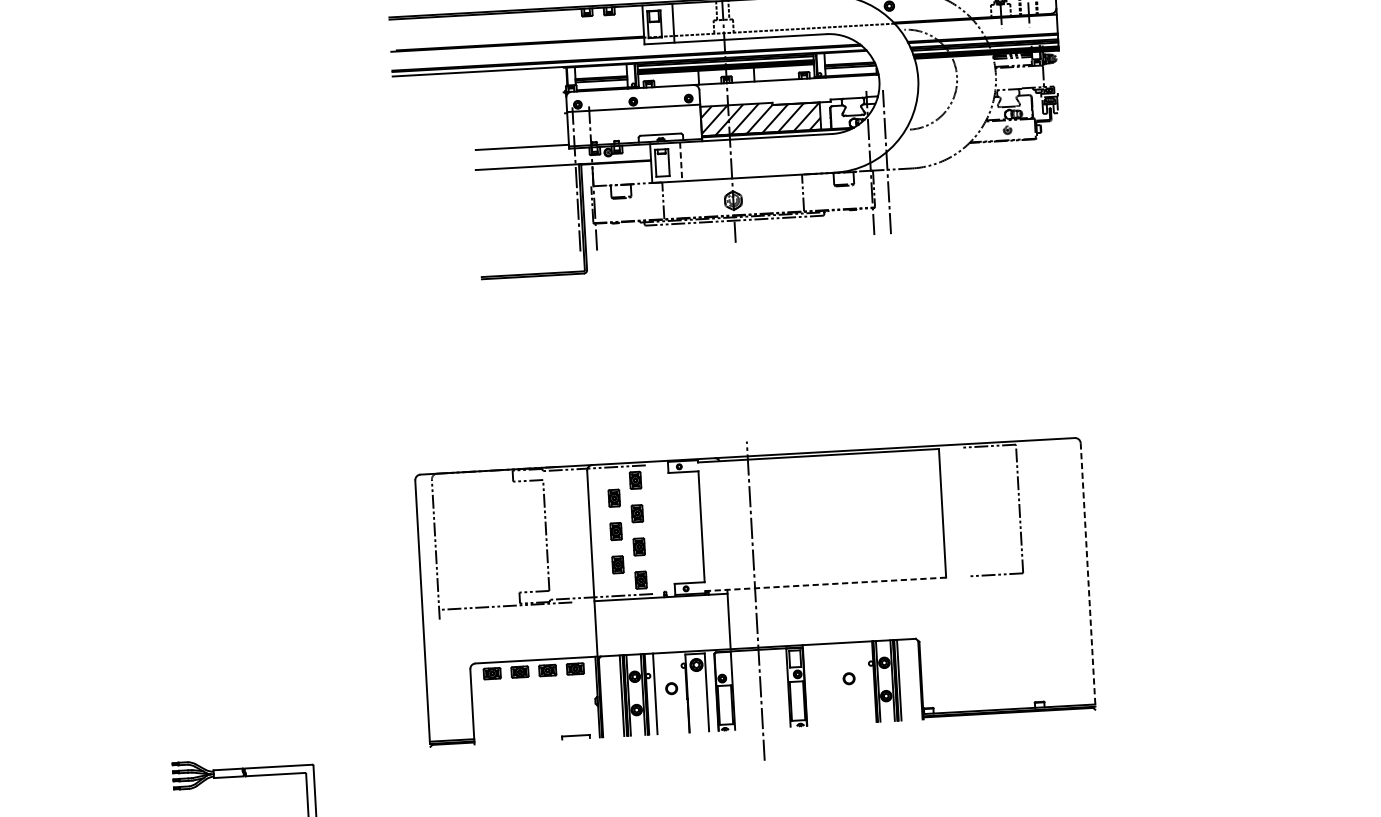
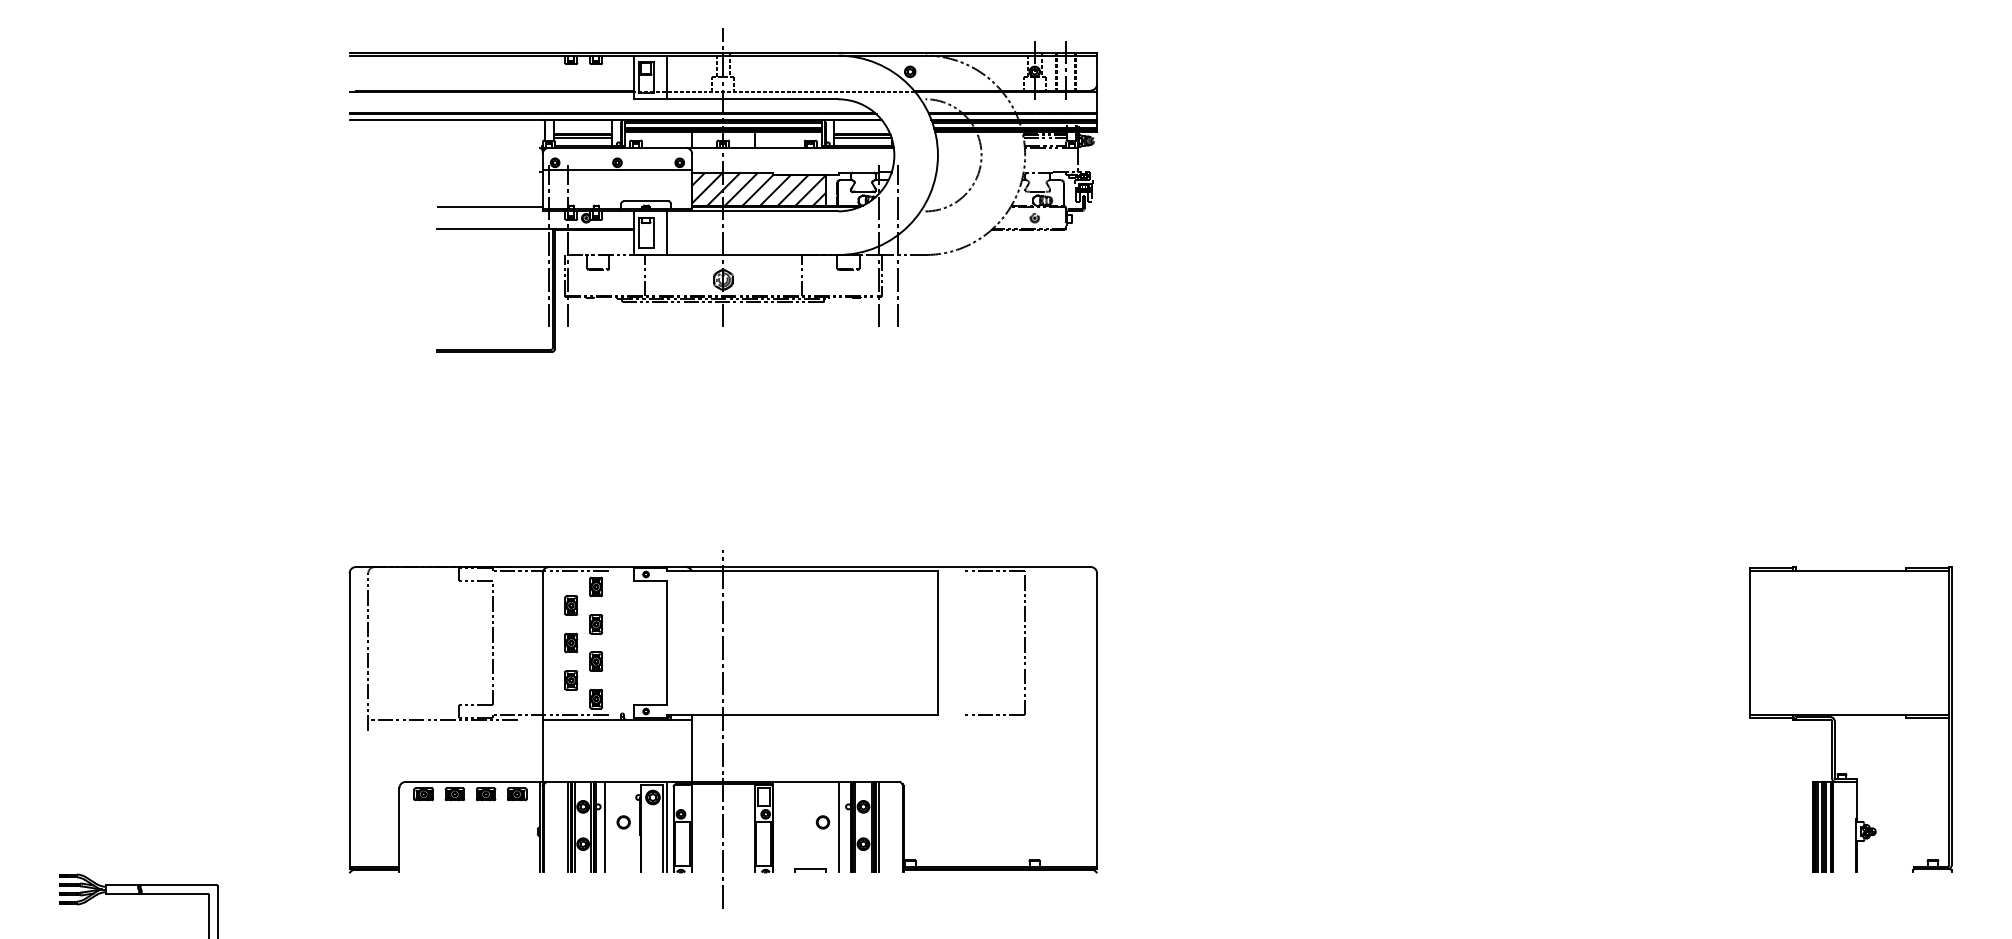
line: (681, 162) -> (667, 233), dashed -> solid
line: (1088, 575) -> (1097, 721), dashed -> solid
line: (825, 584) -> (802, 715), dashed -> solid
line: (863, 681) -> (838, 826), added
line: (710, 690) -> (667, 826), added
part: (575, 736) -> (810, 870), moved

